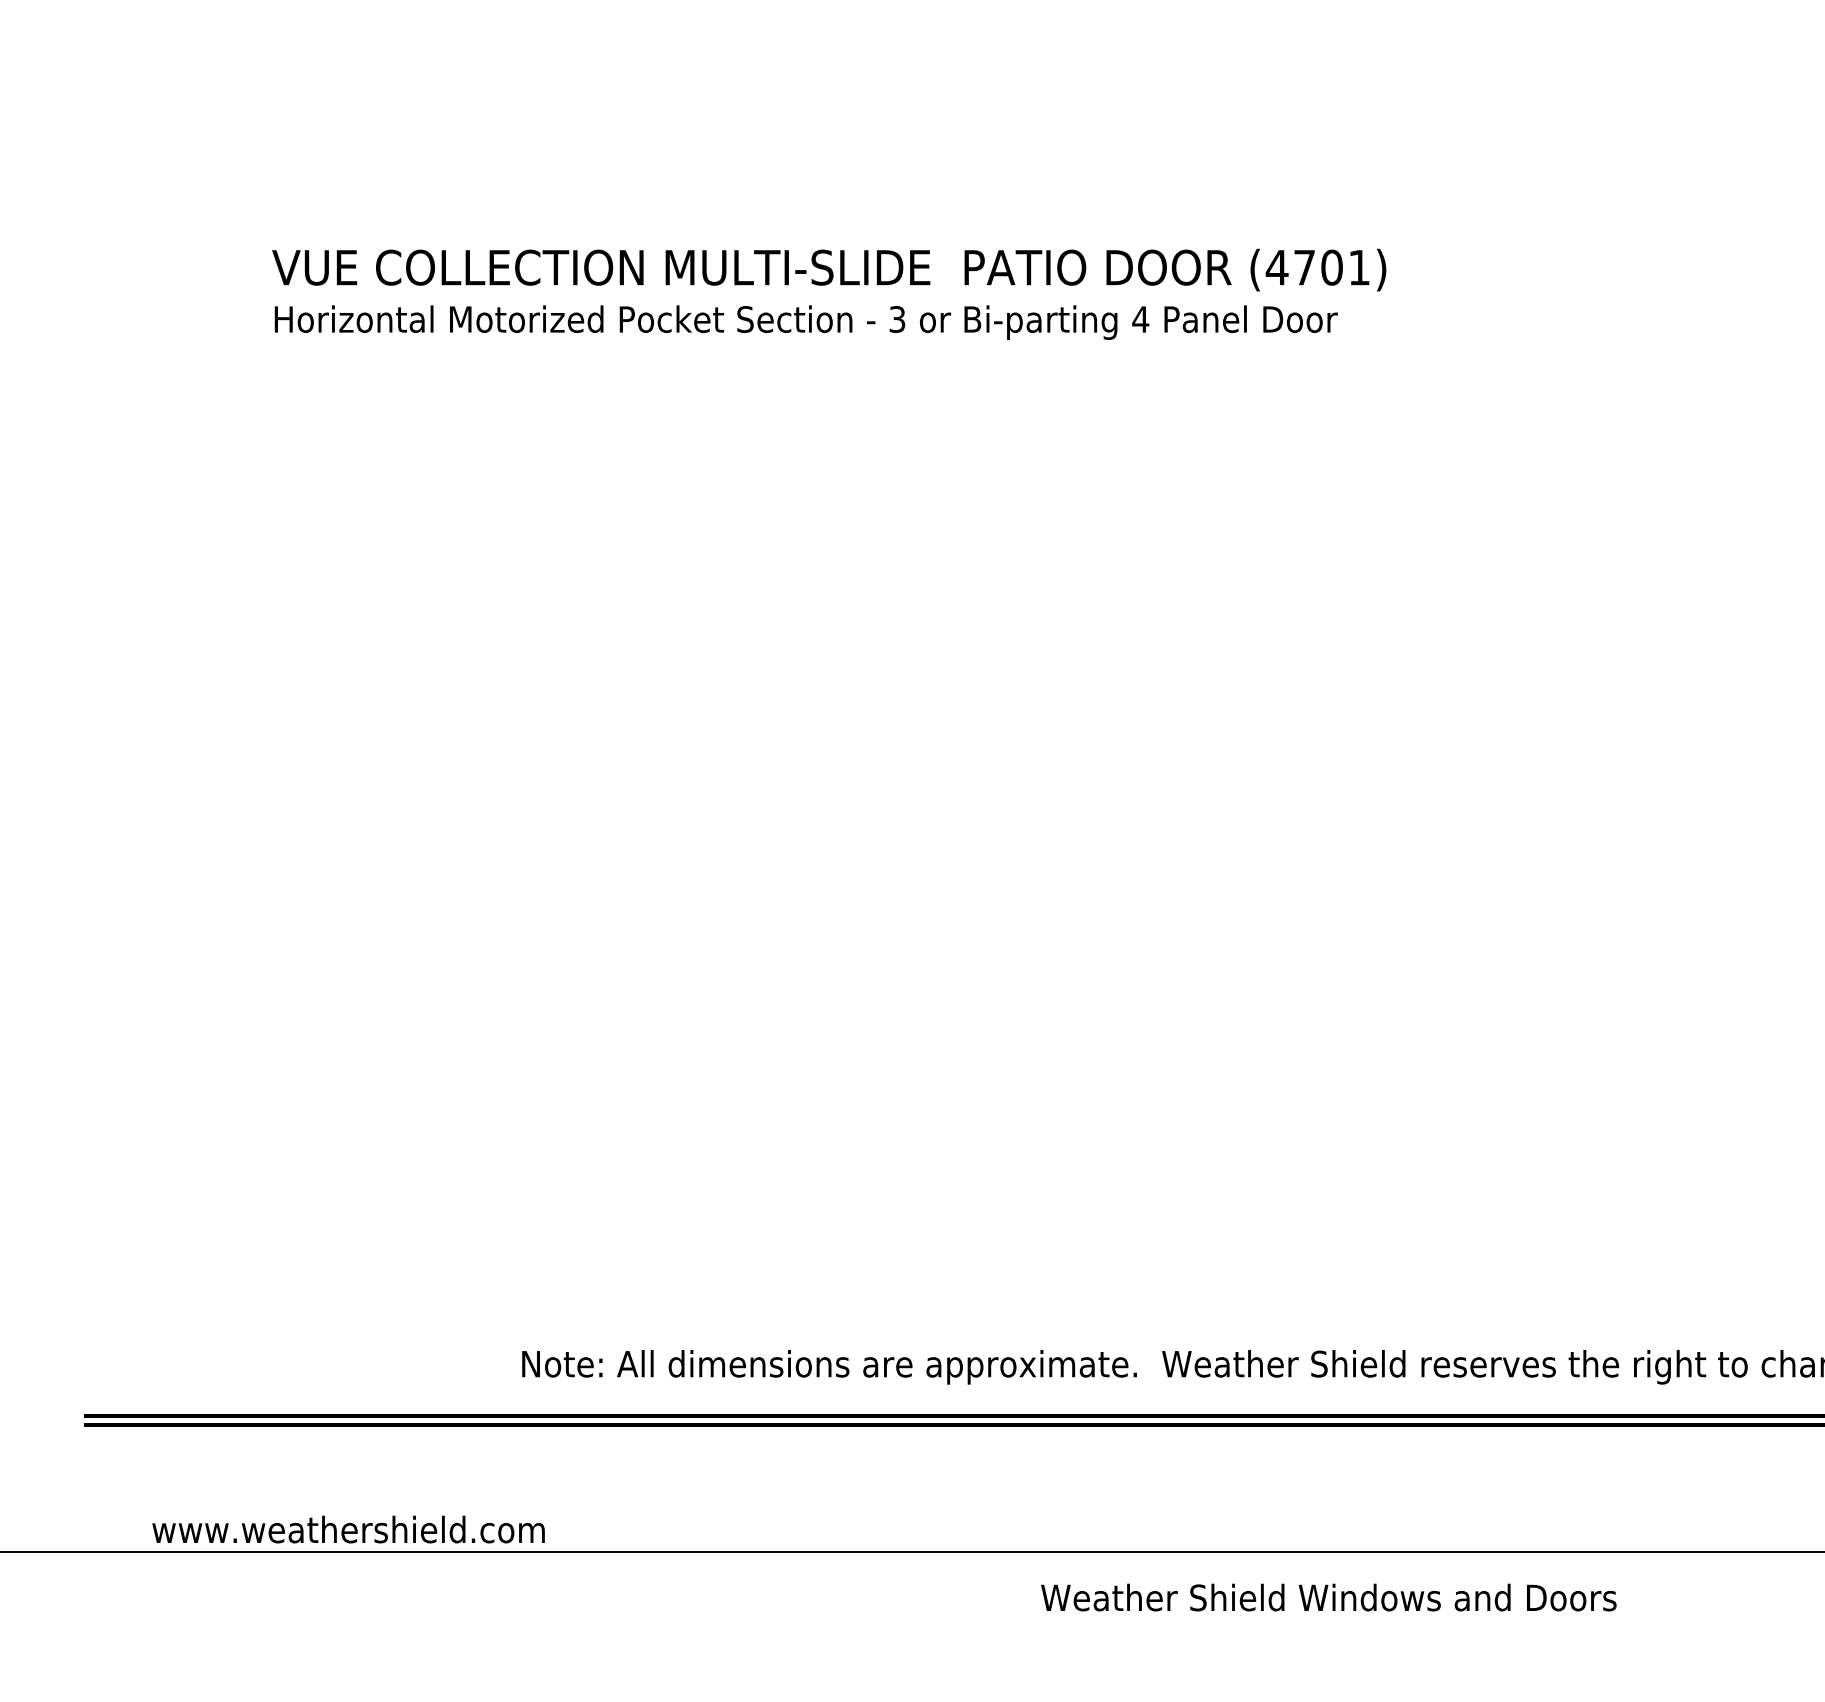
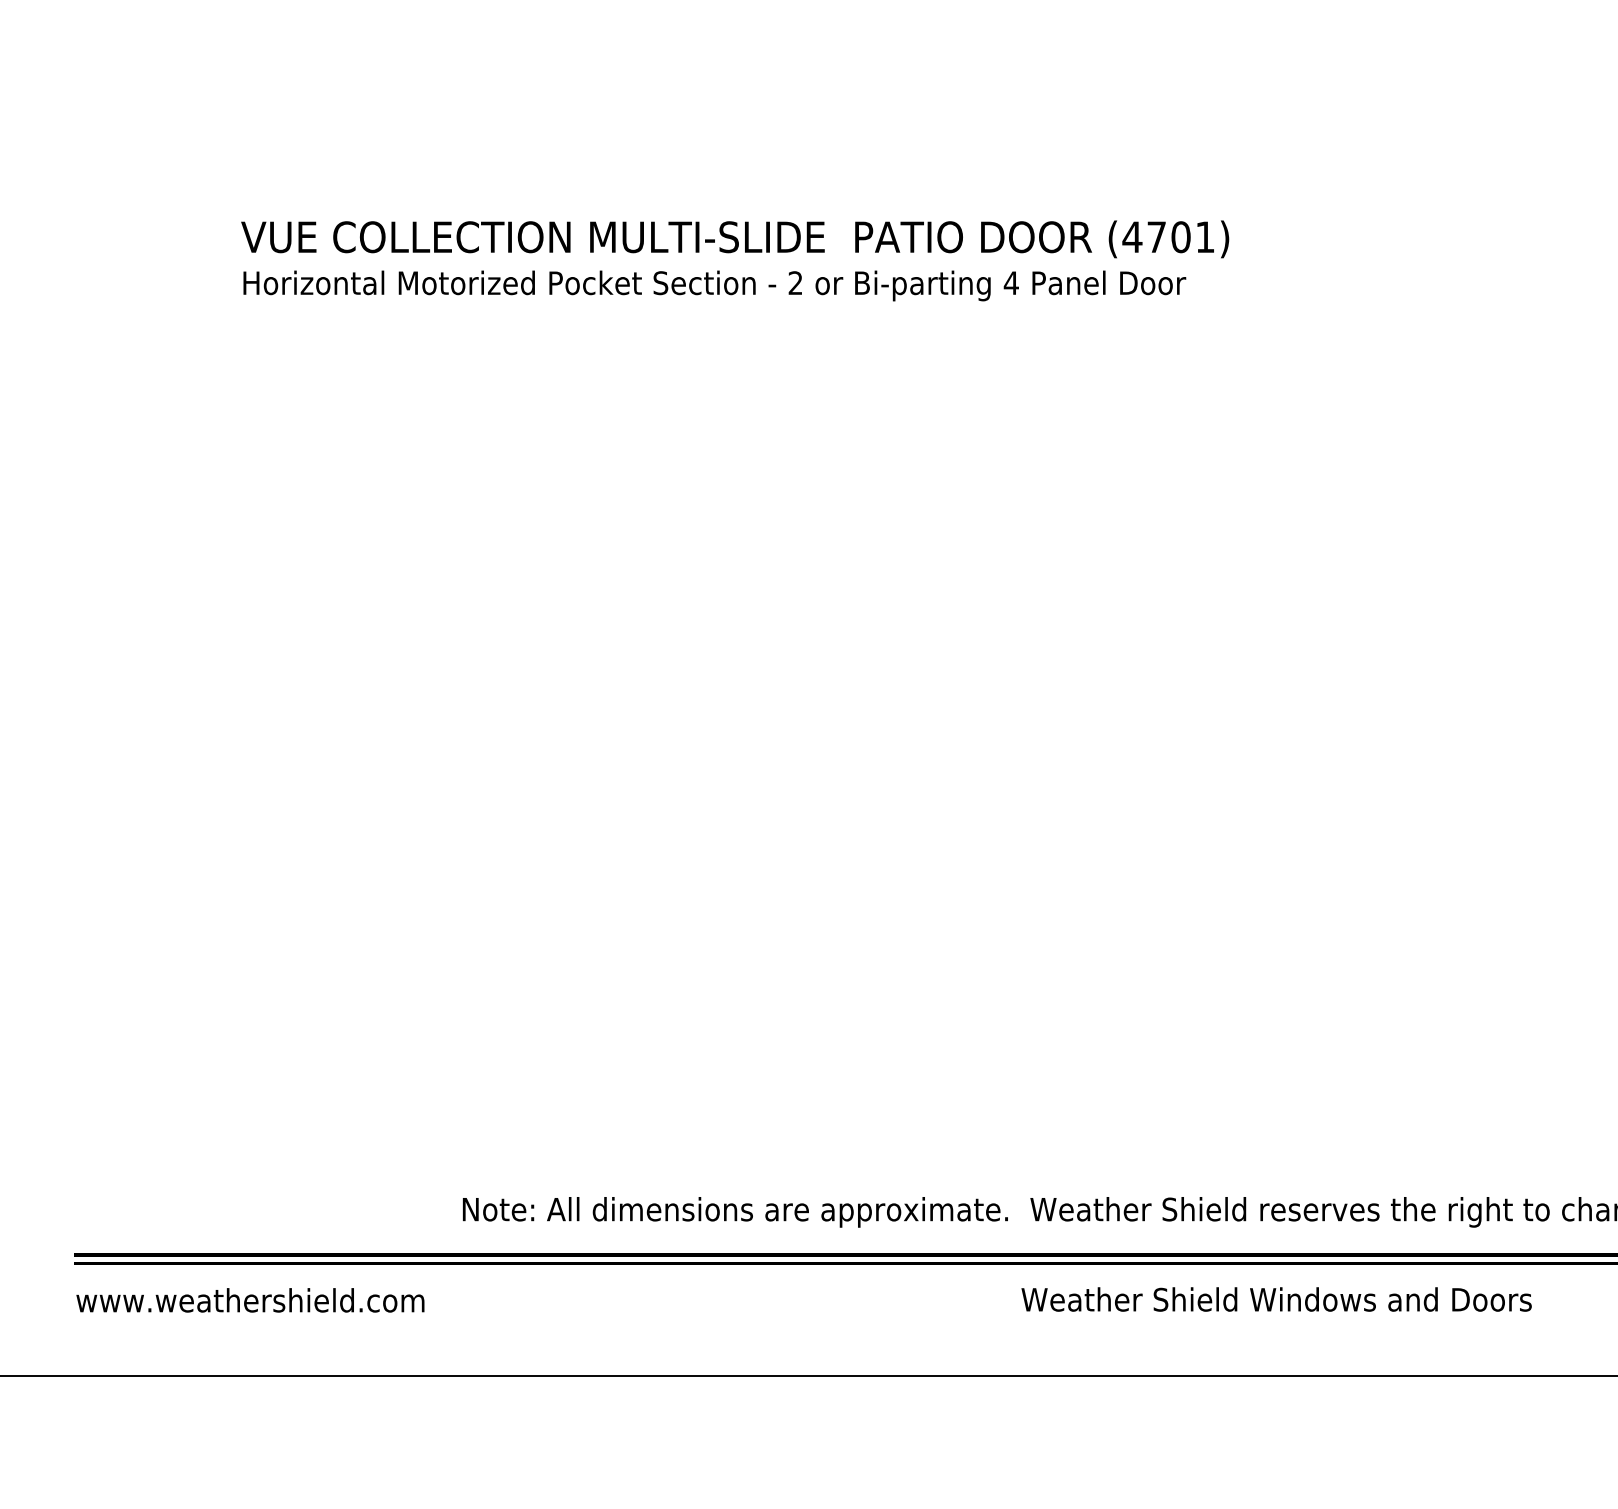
text: (897, 319) -> (795, 283), 3 -> 2
text: (348, 1529) -> (250, 1300), moved
text: (1328, 1597) -> (1276, 1299), moved

